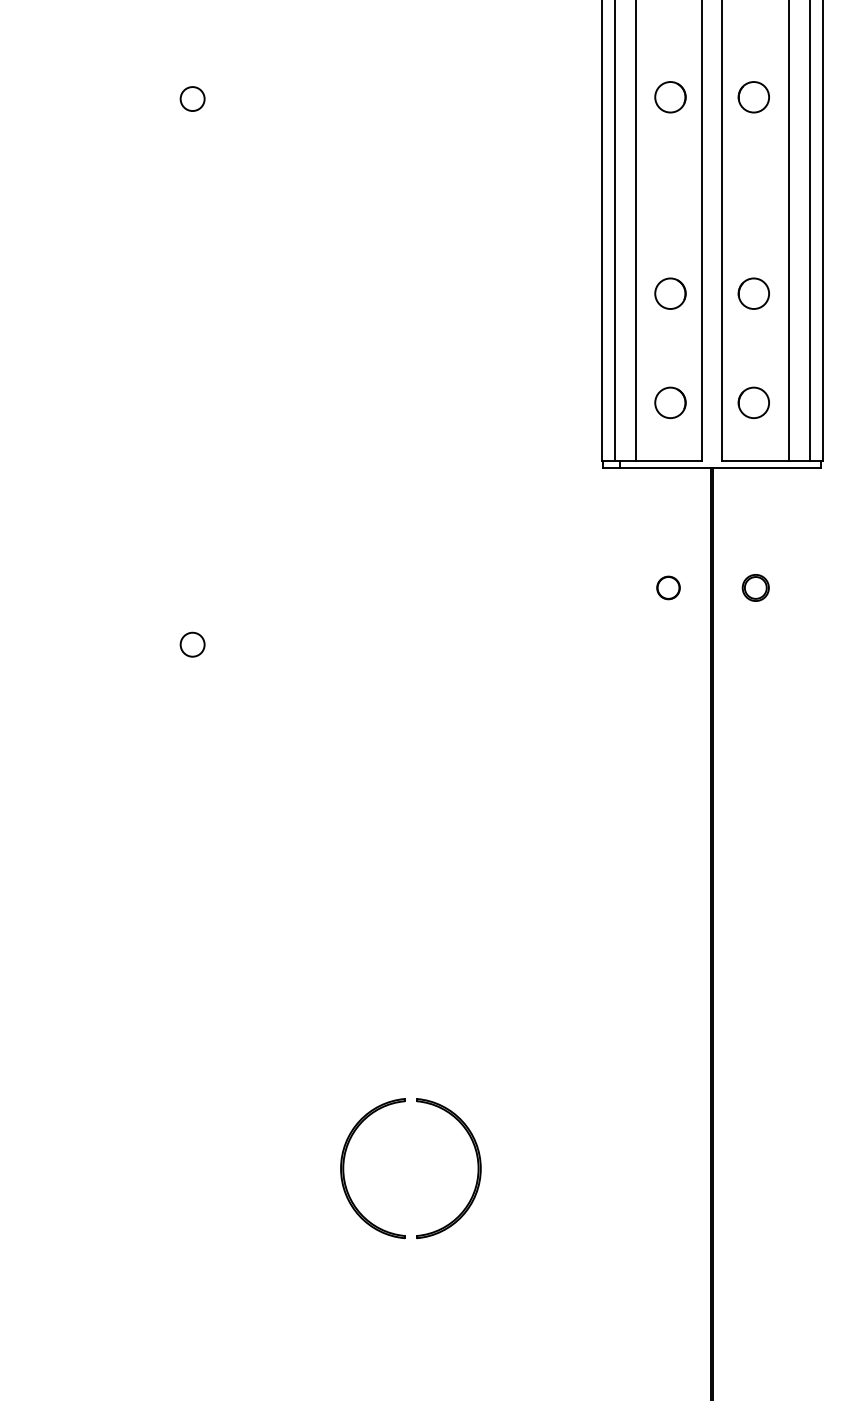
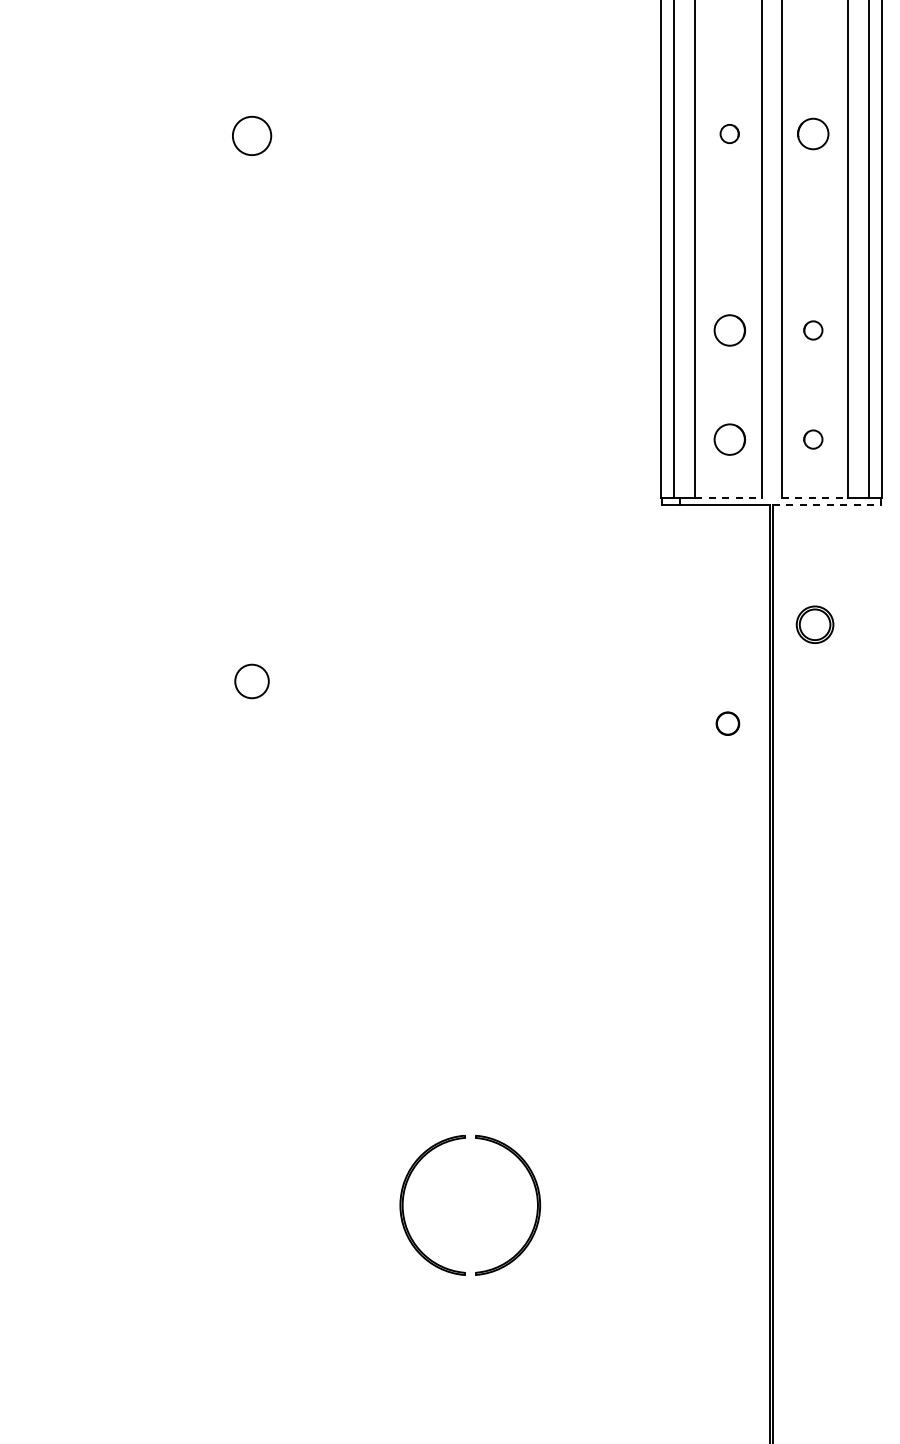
part: (670, 96) -> (729, 133), size x0.6
circle: (192, 98) -> (251, 135), size x1.6
circle: (754, 293) -> (813, 330), size x0.6
circle: (754, 402) -> (813, 439), size x0.6
line: (669, 461) -> (728, 498), solid -> dashed
line: (756, 461) -> (815, 498), solid -> dashed
line: (768, 467) -> (827, 504), solid -> dashed
part: (668, 587) -> (727, 723), moved
part: (756, 587) -> (815, 624), size x1.4
circle: (192, 644) -> (251, 681), size x1.4

